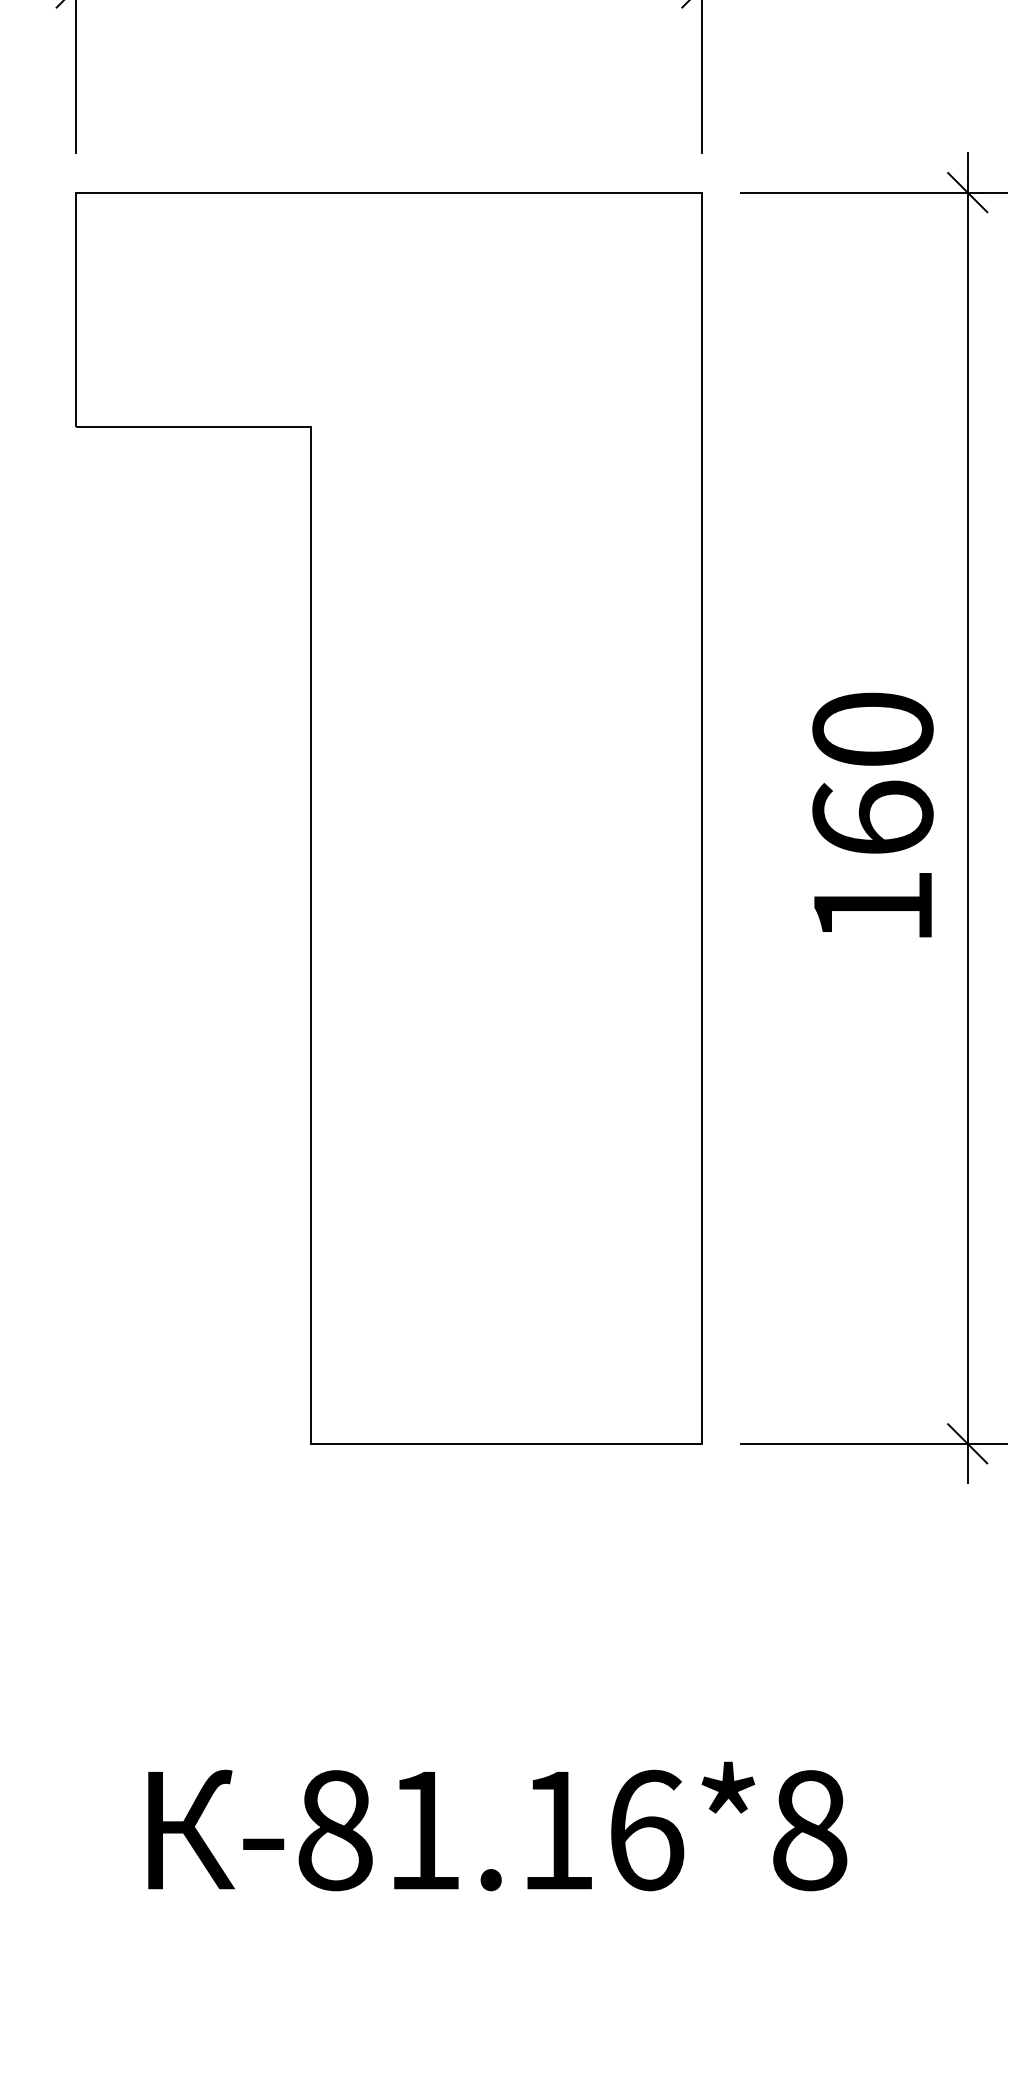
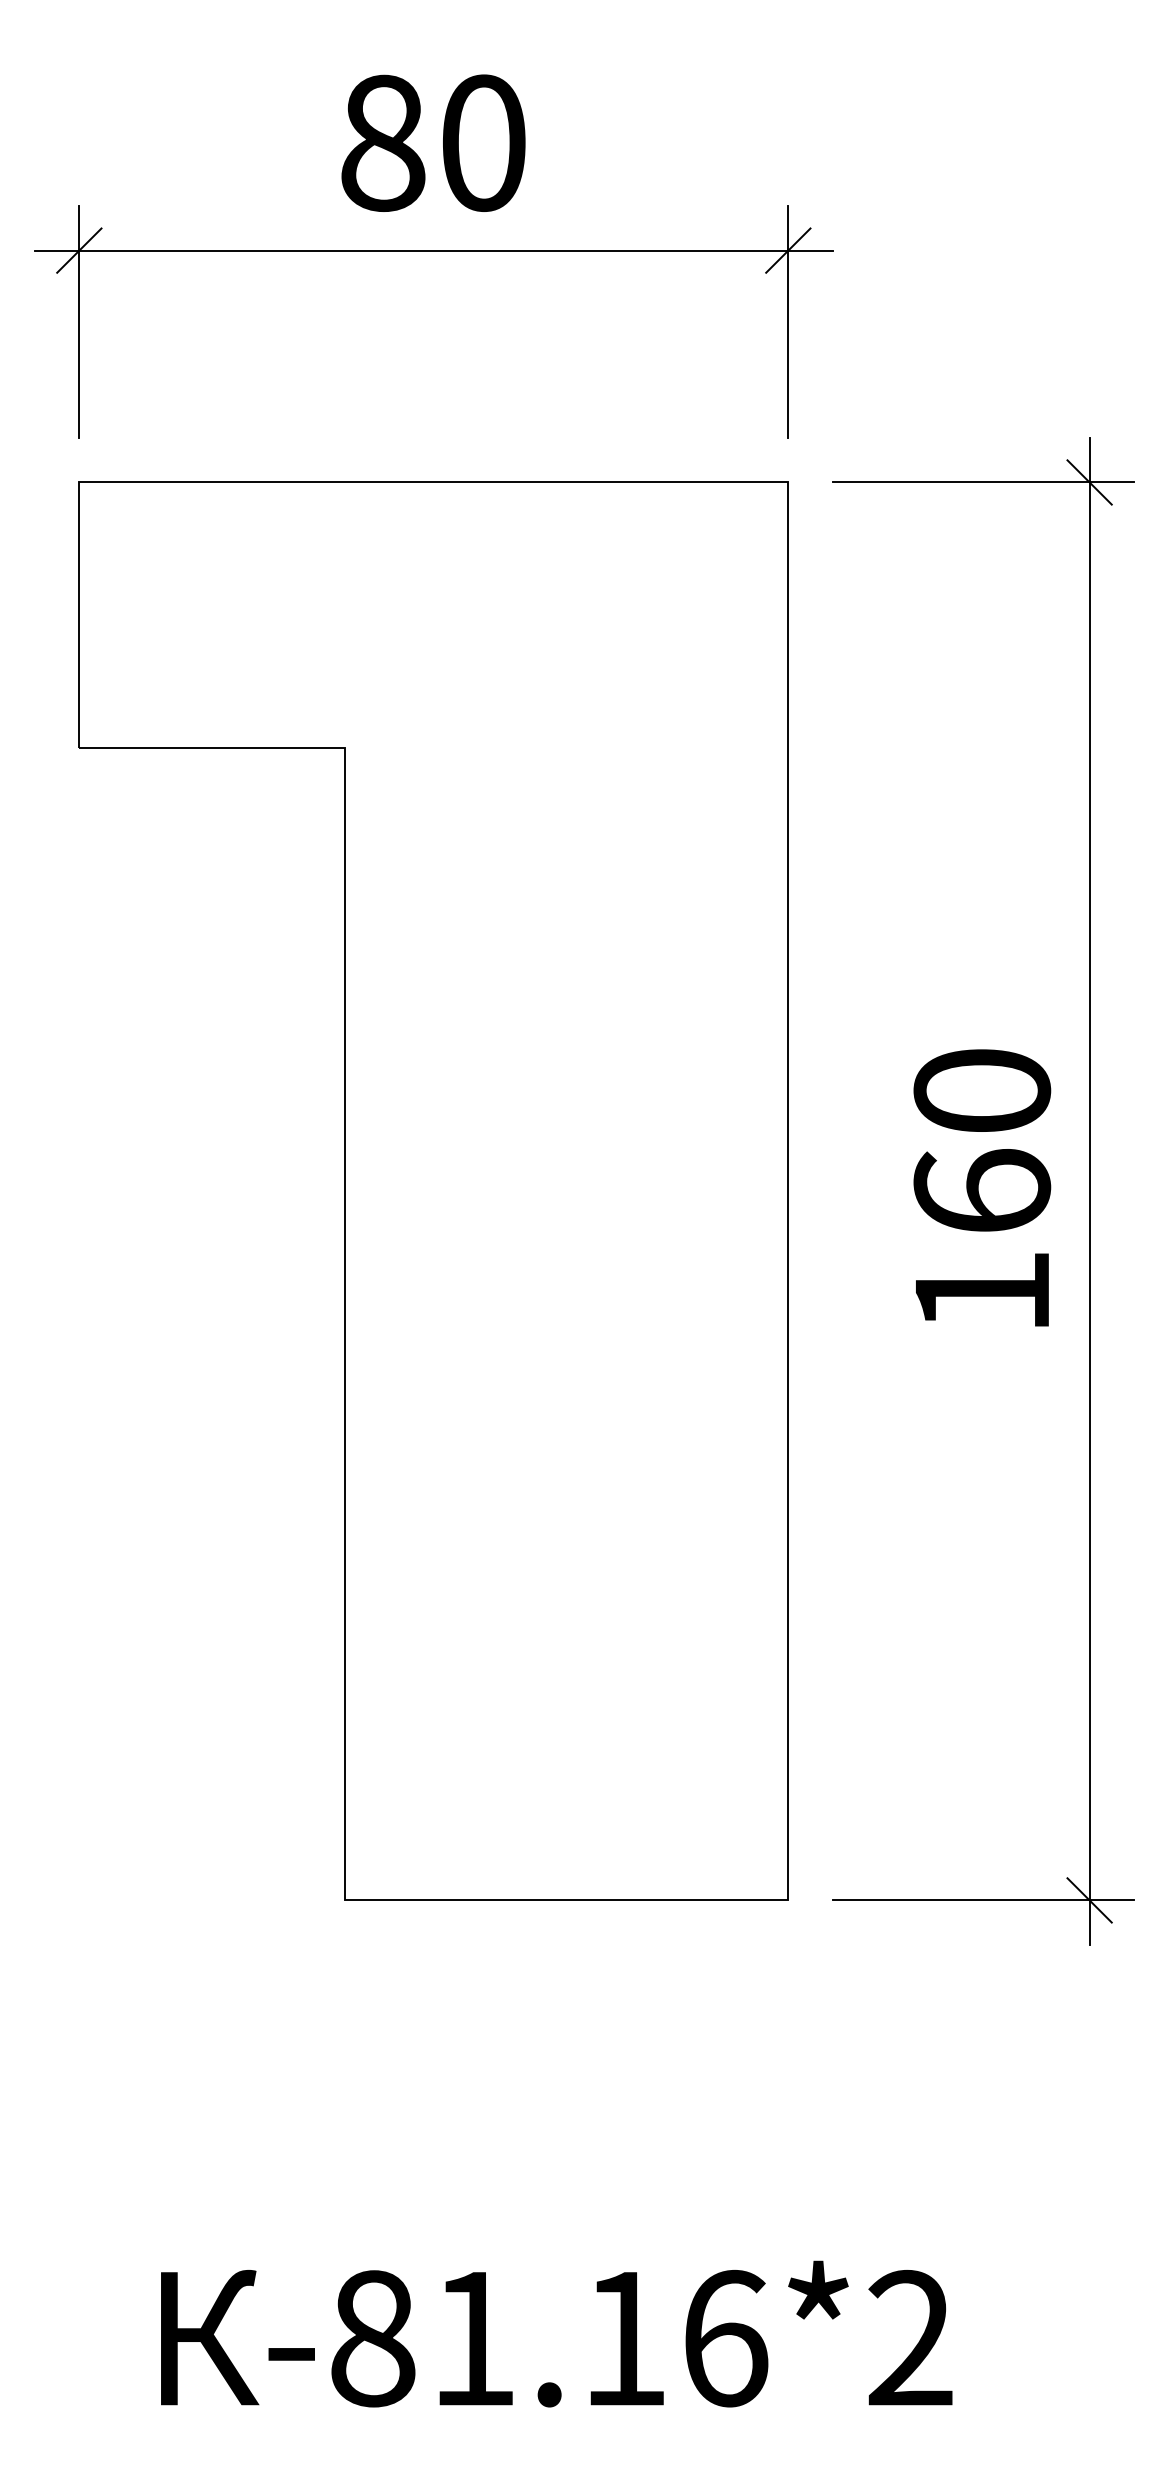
text: (809, 1830) -> (910, 2338), -81.16*8 -> -81.16*2

